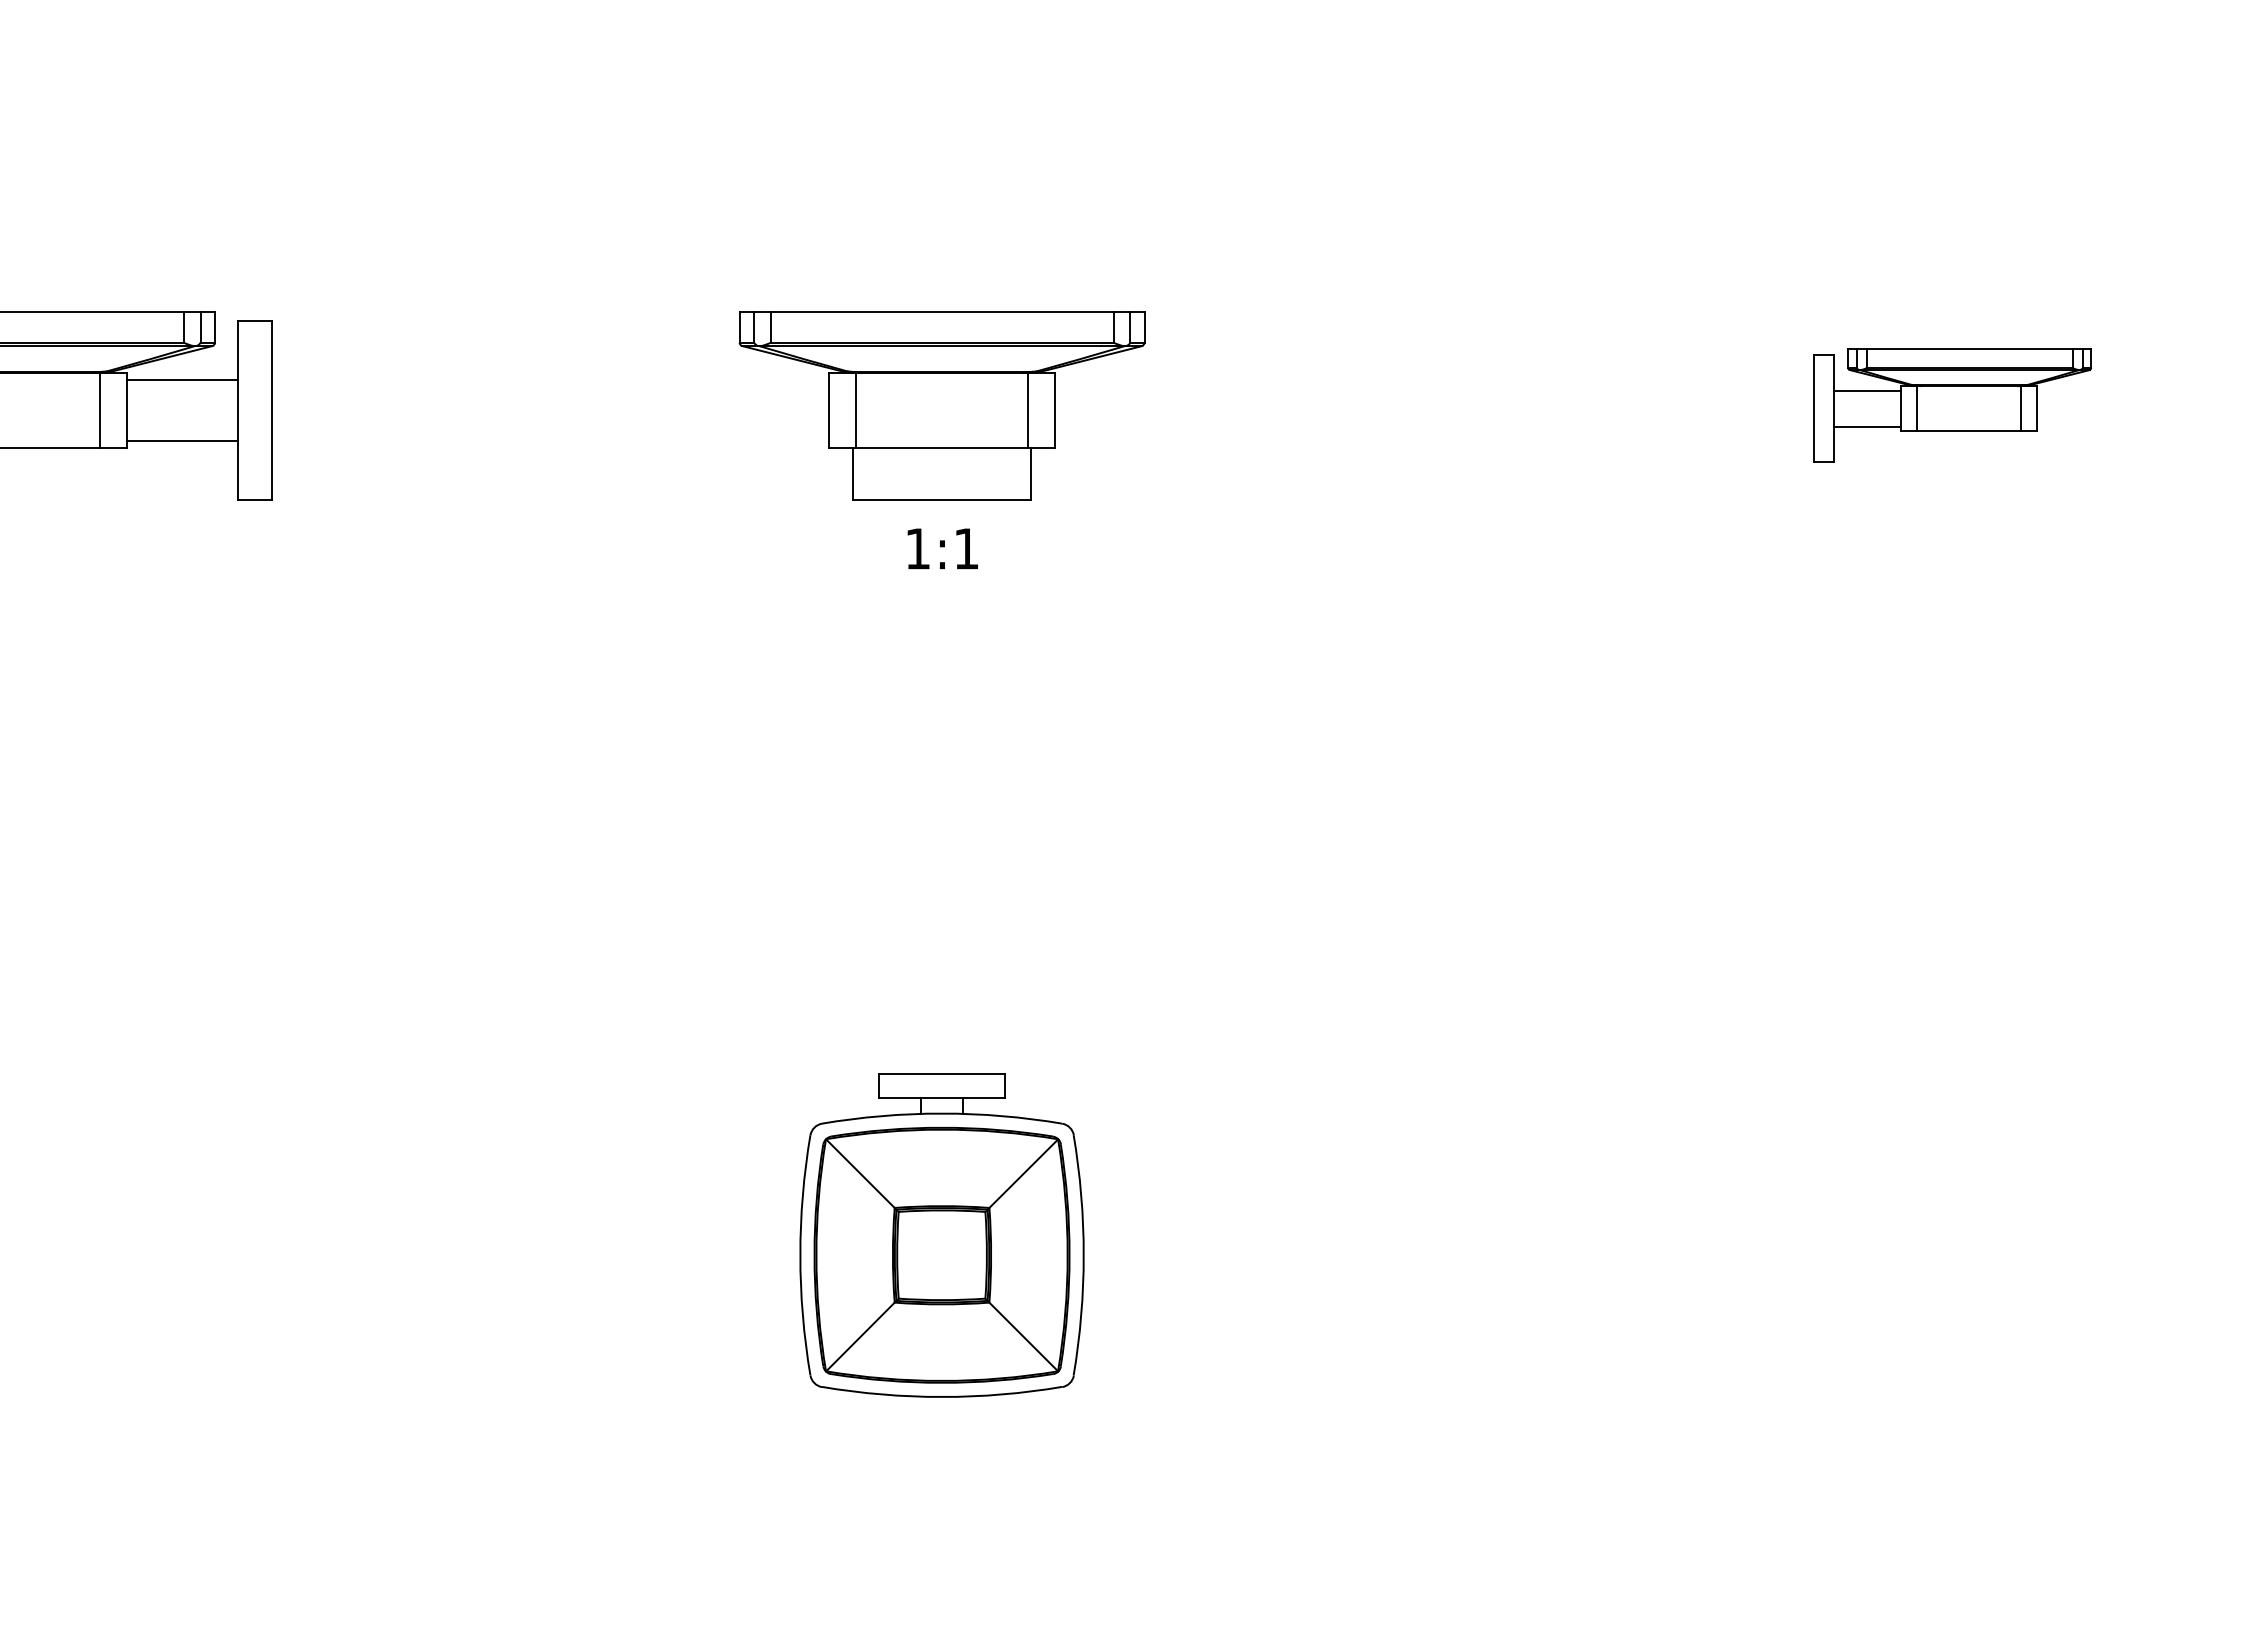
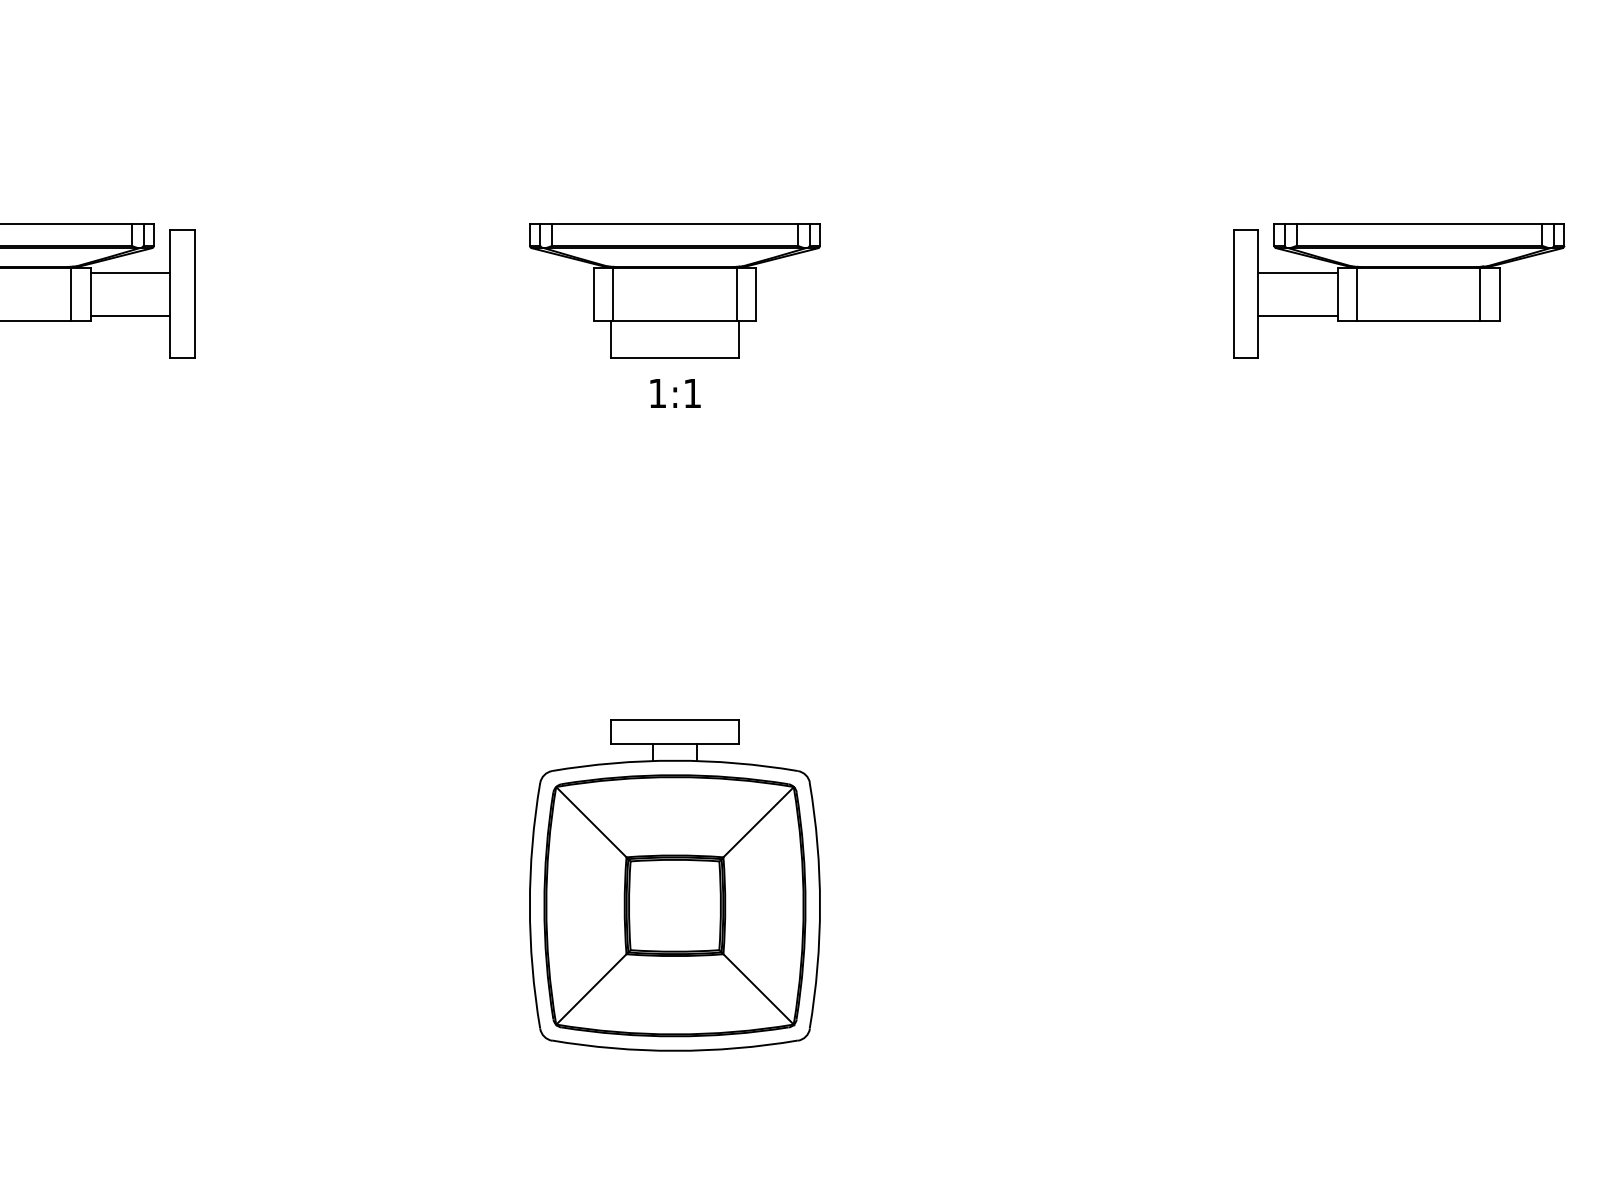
part: (1952, 405) -> (1399, 290), size x1.67
part: (941, 1235) -> (674, 885), size x1.43

